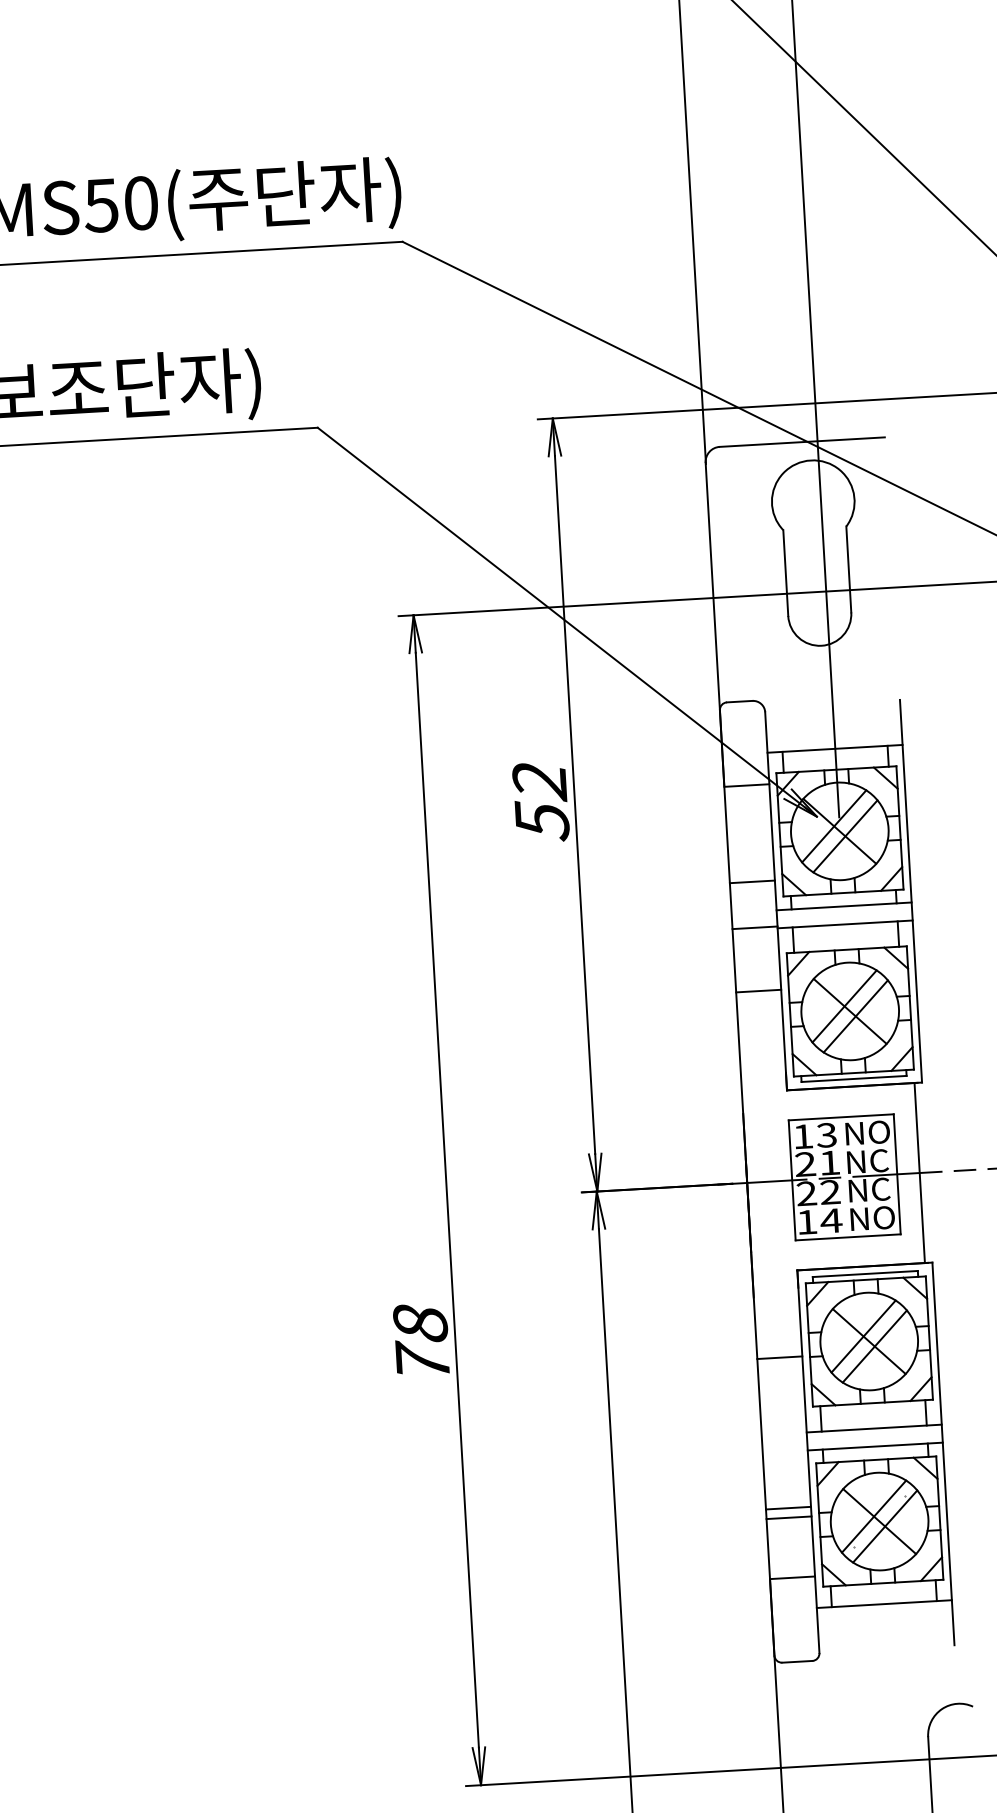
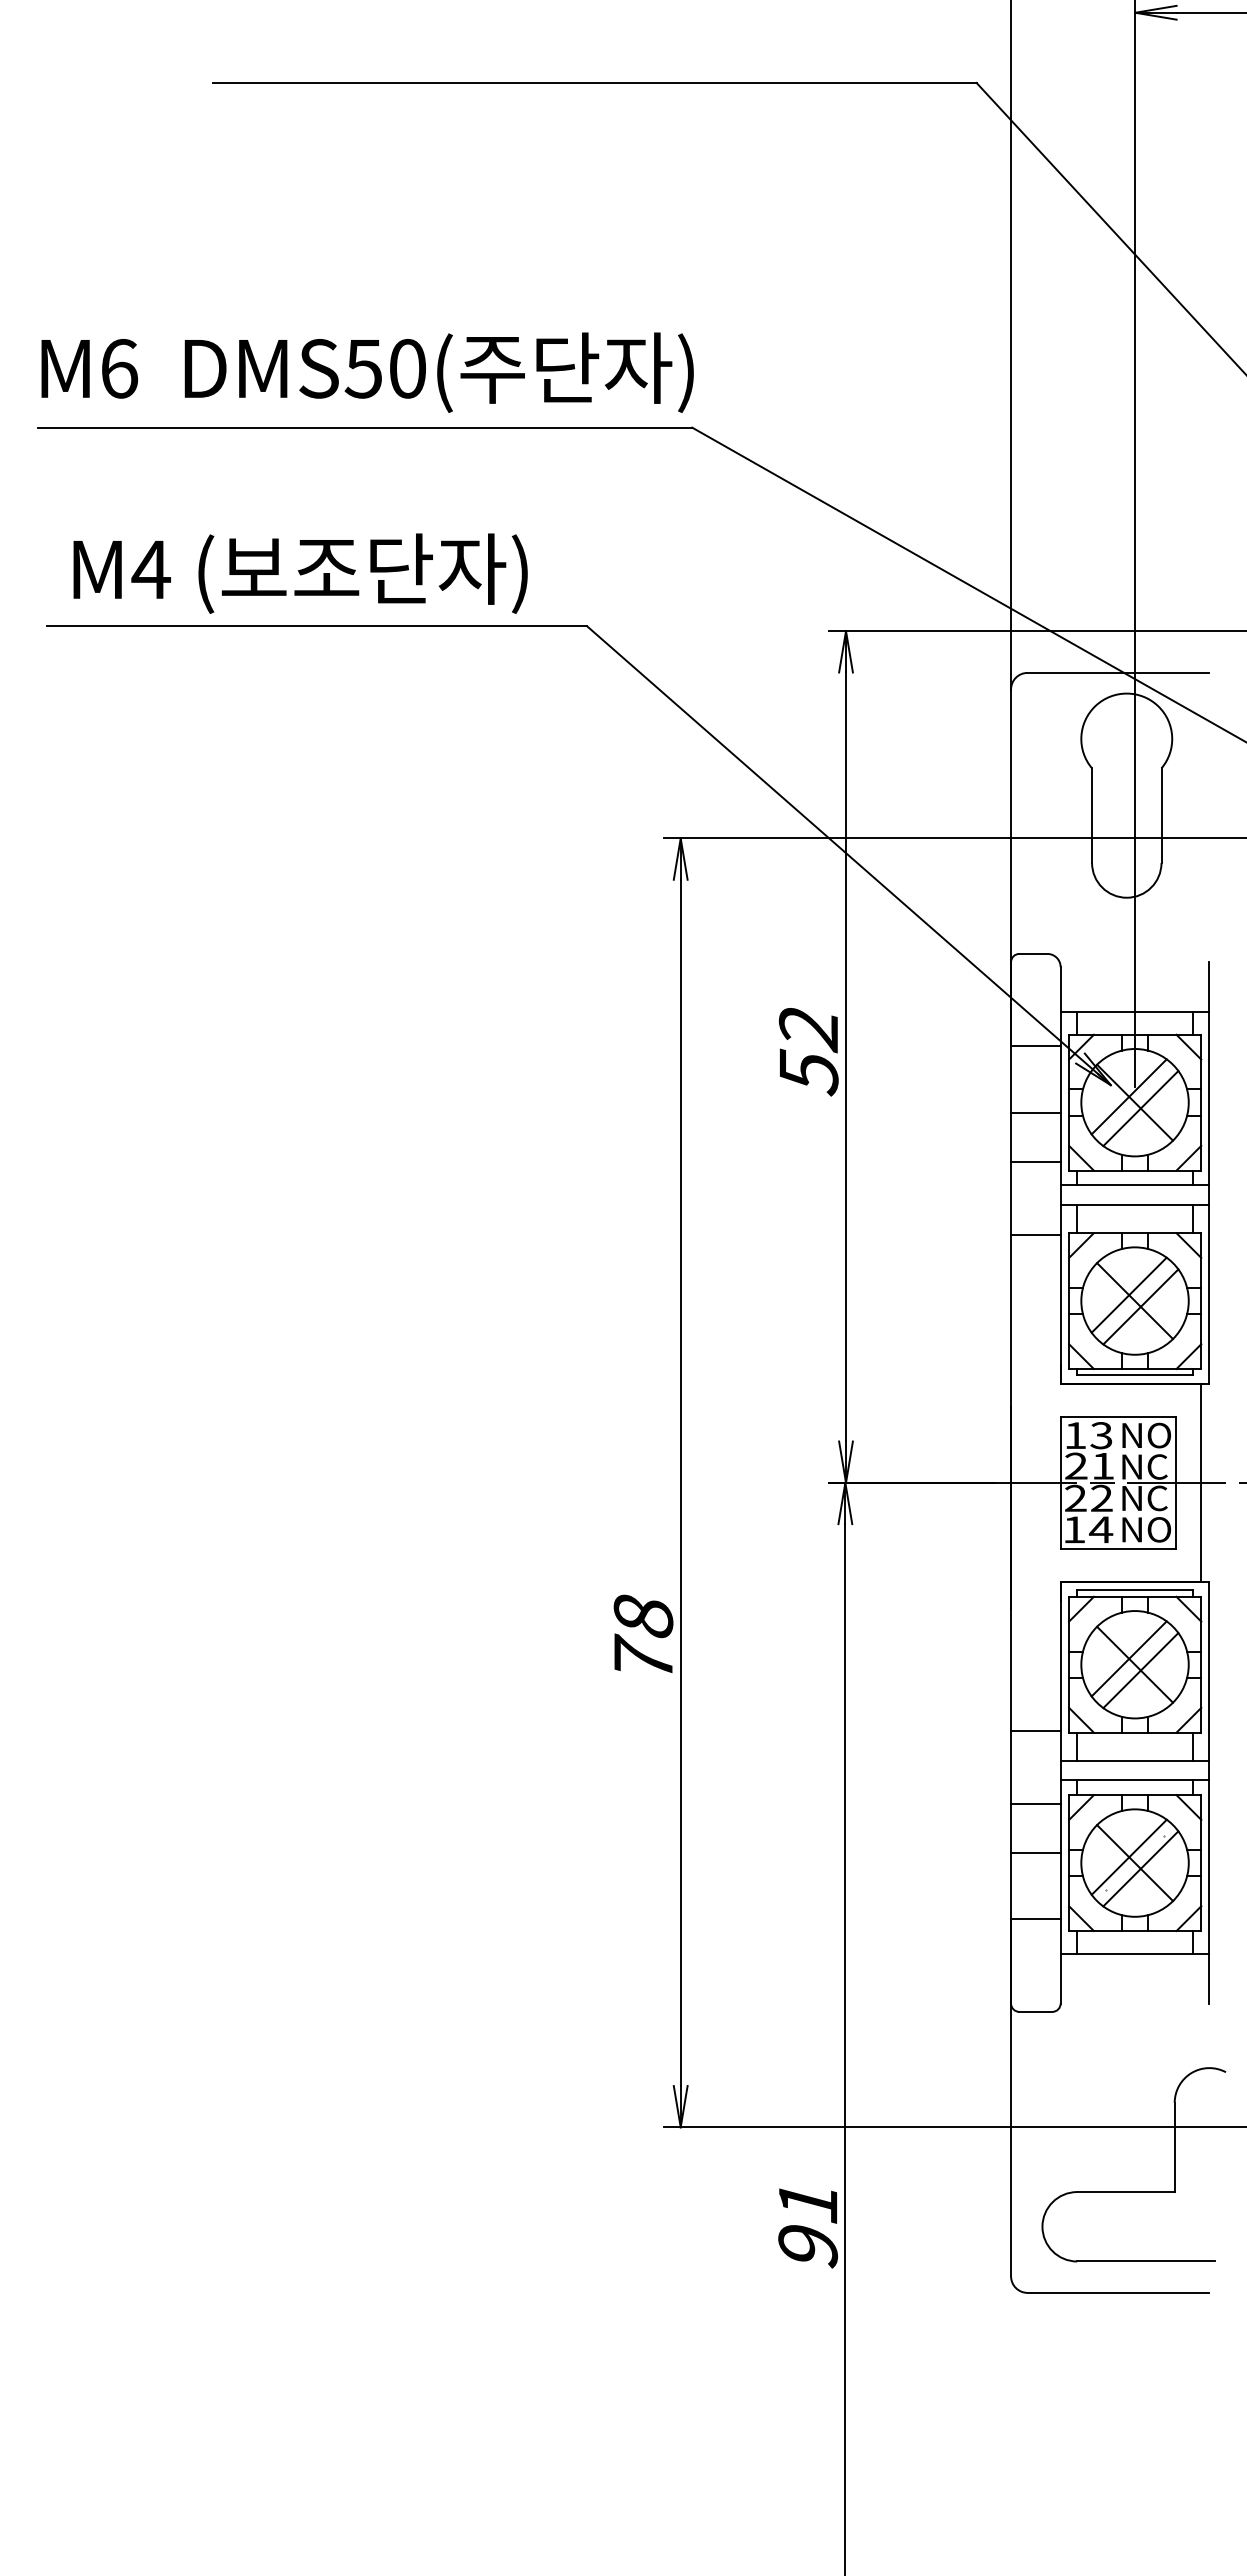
line: (752, 881) -> (1035, 1112), moved
line: (754, 928) -> (1035, 1162), moved
line: (758, 990) -> (1035, 1234), moved
line: (779, 1357) -> (1035, 1730), moved
line: (788, 1508) -> (1035, 1803), moved

